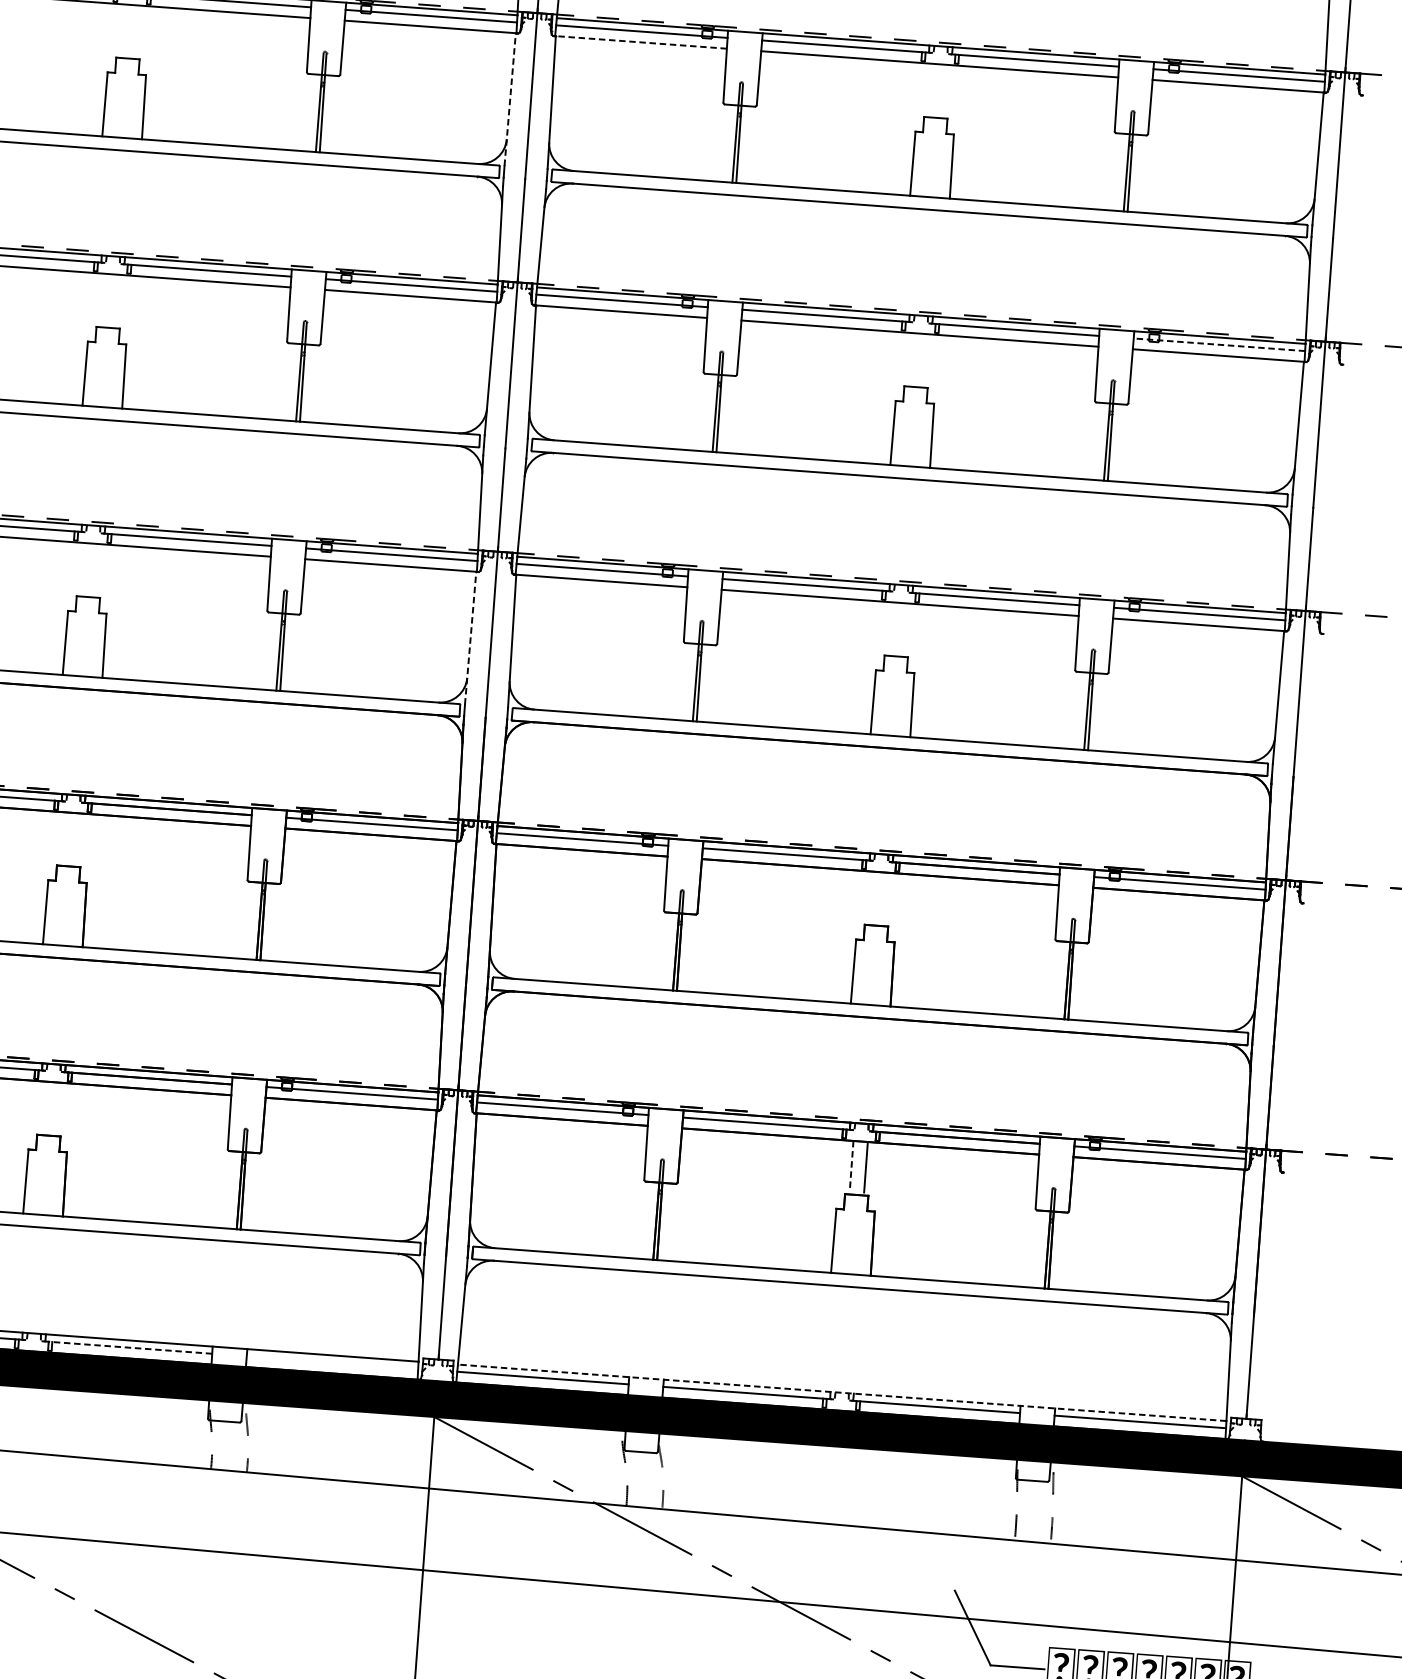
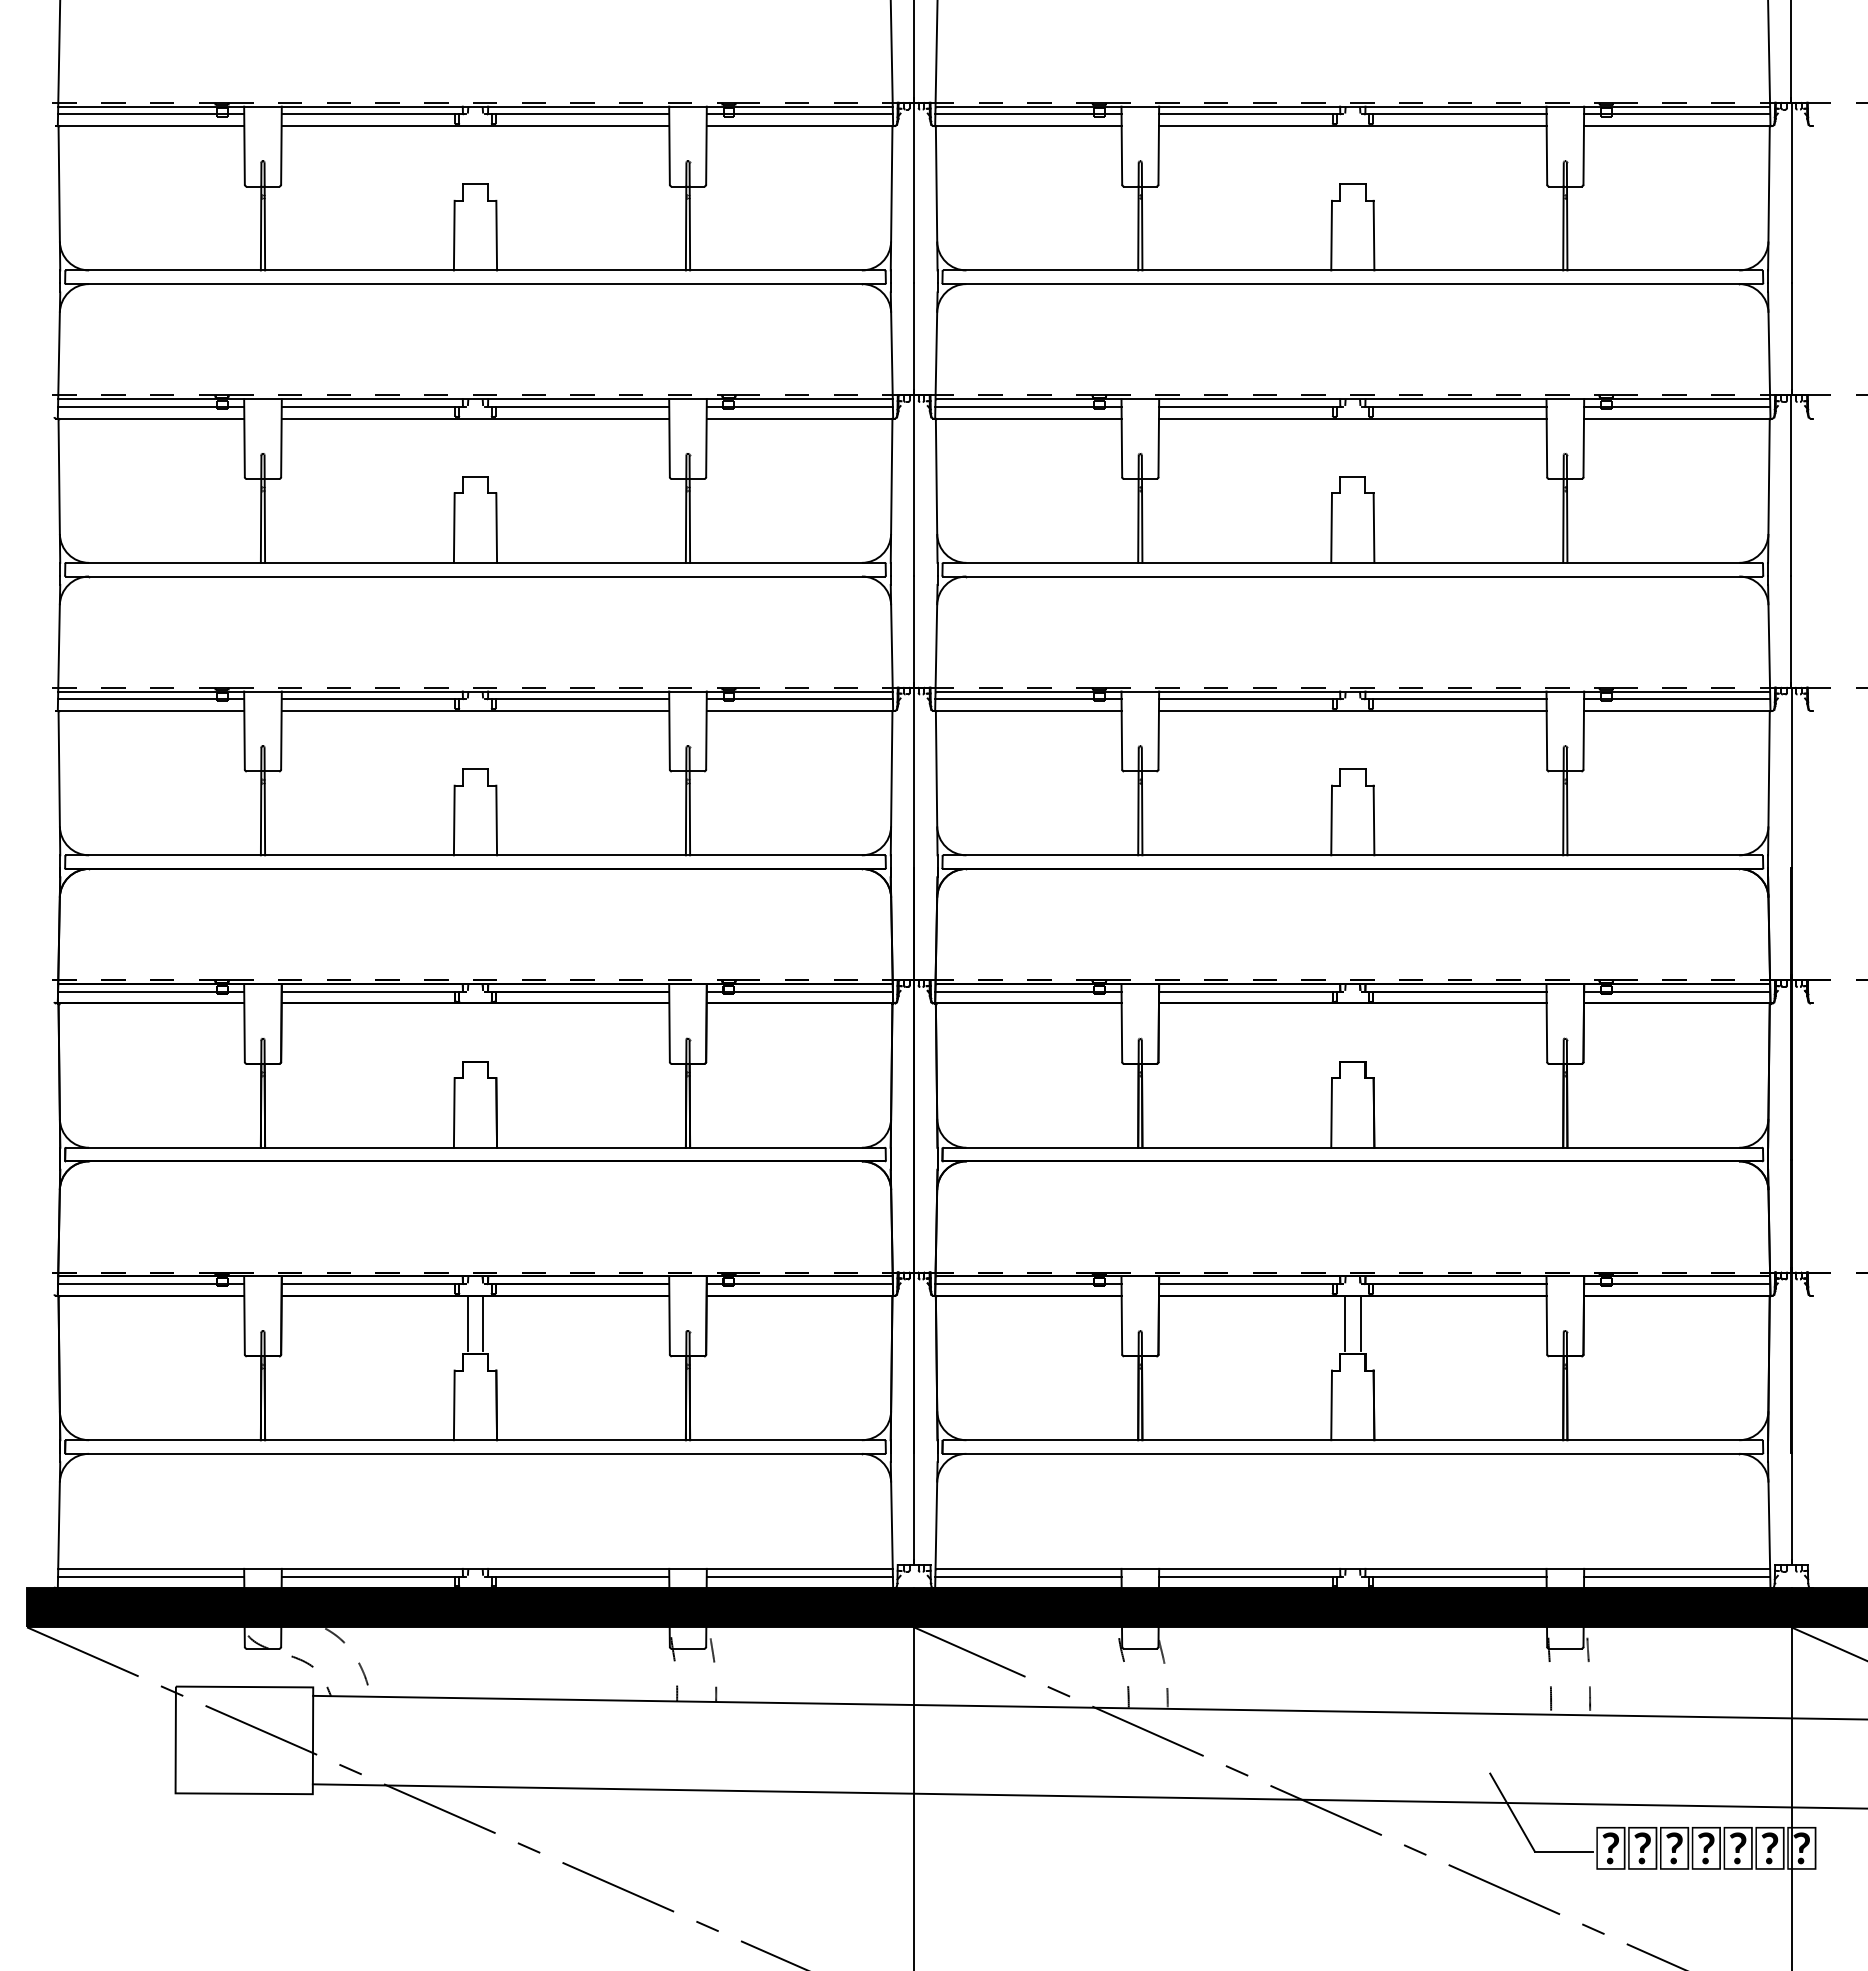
line: (640, 42) -> (1027, 126), dashed -> solid
line: (510, 98) -> (891, 197), dashed -> solid
line: (1218, 344) -> (1676, 406), dashed -> solid
line: (470, 637) -> (891, 782), dashed -> solid
line: (43, 1106) -> (467, 1322), added
line: (58, 1107) -> (483, 1322), added
line: (852, 1166) -> (1345, 1323), dashed -> solid
line: (128, 1347) -> (578, 1576), dashed -> solid
line: (332, 1362) -> (799, 1576), added
line: (841, 1392) -> (1352, 1568), dashed -> solid

